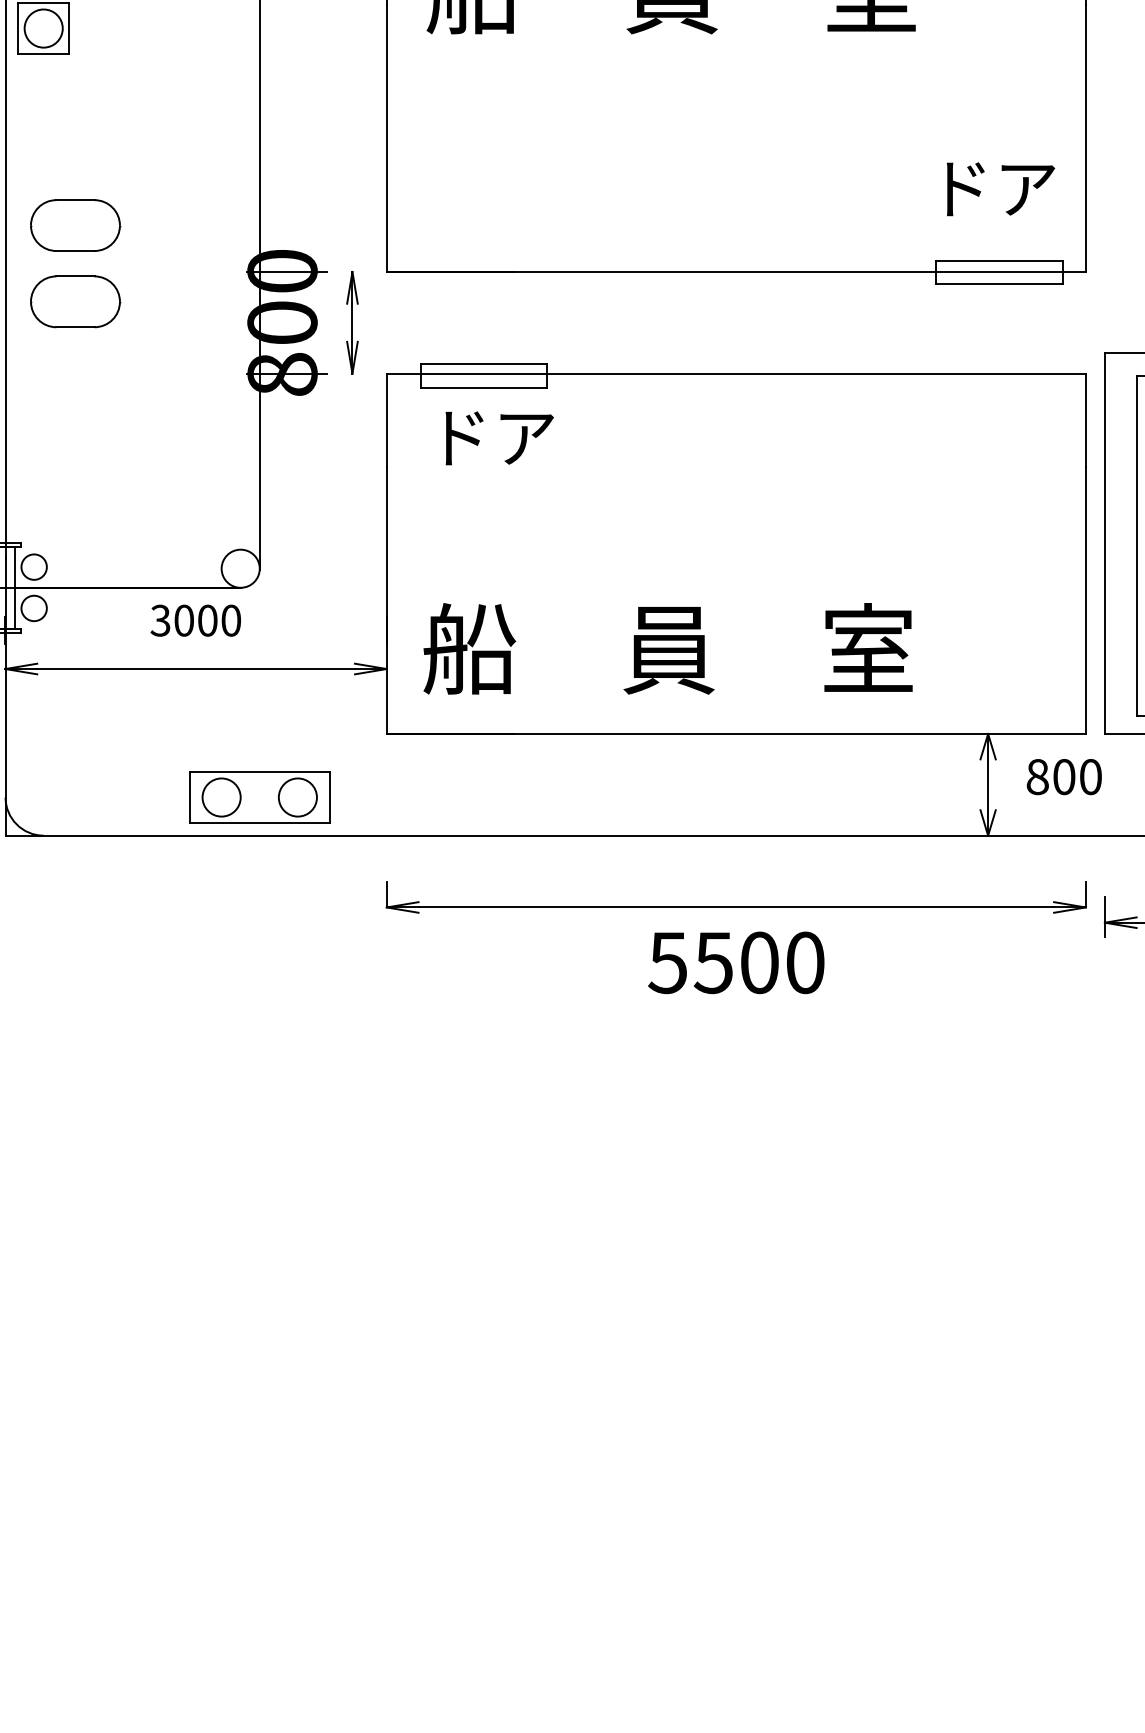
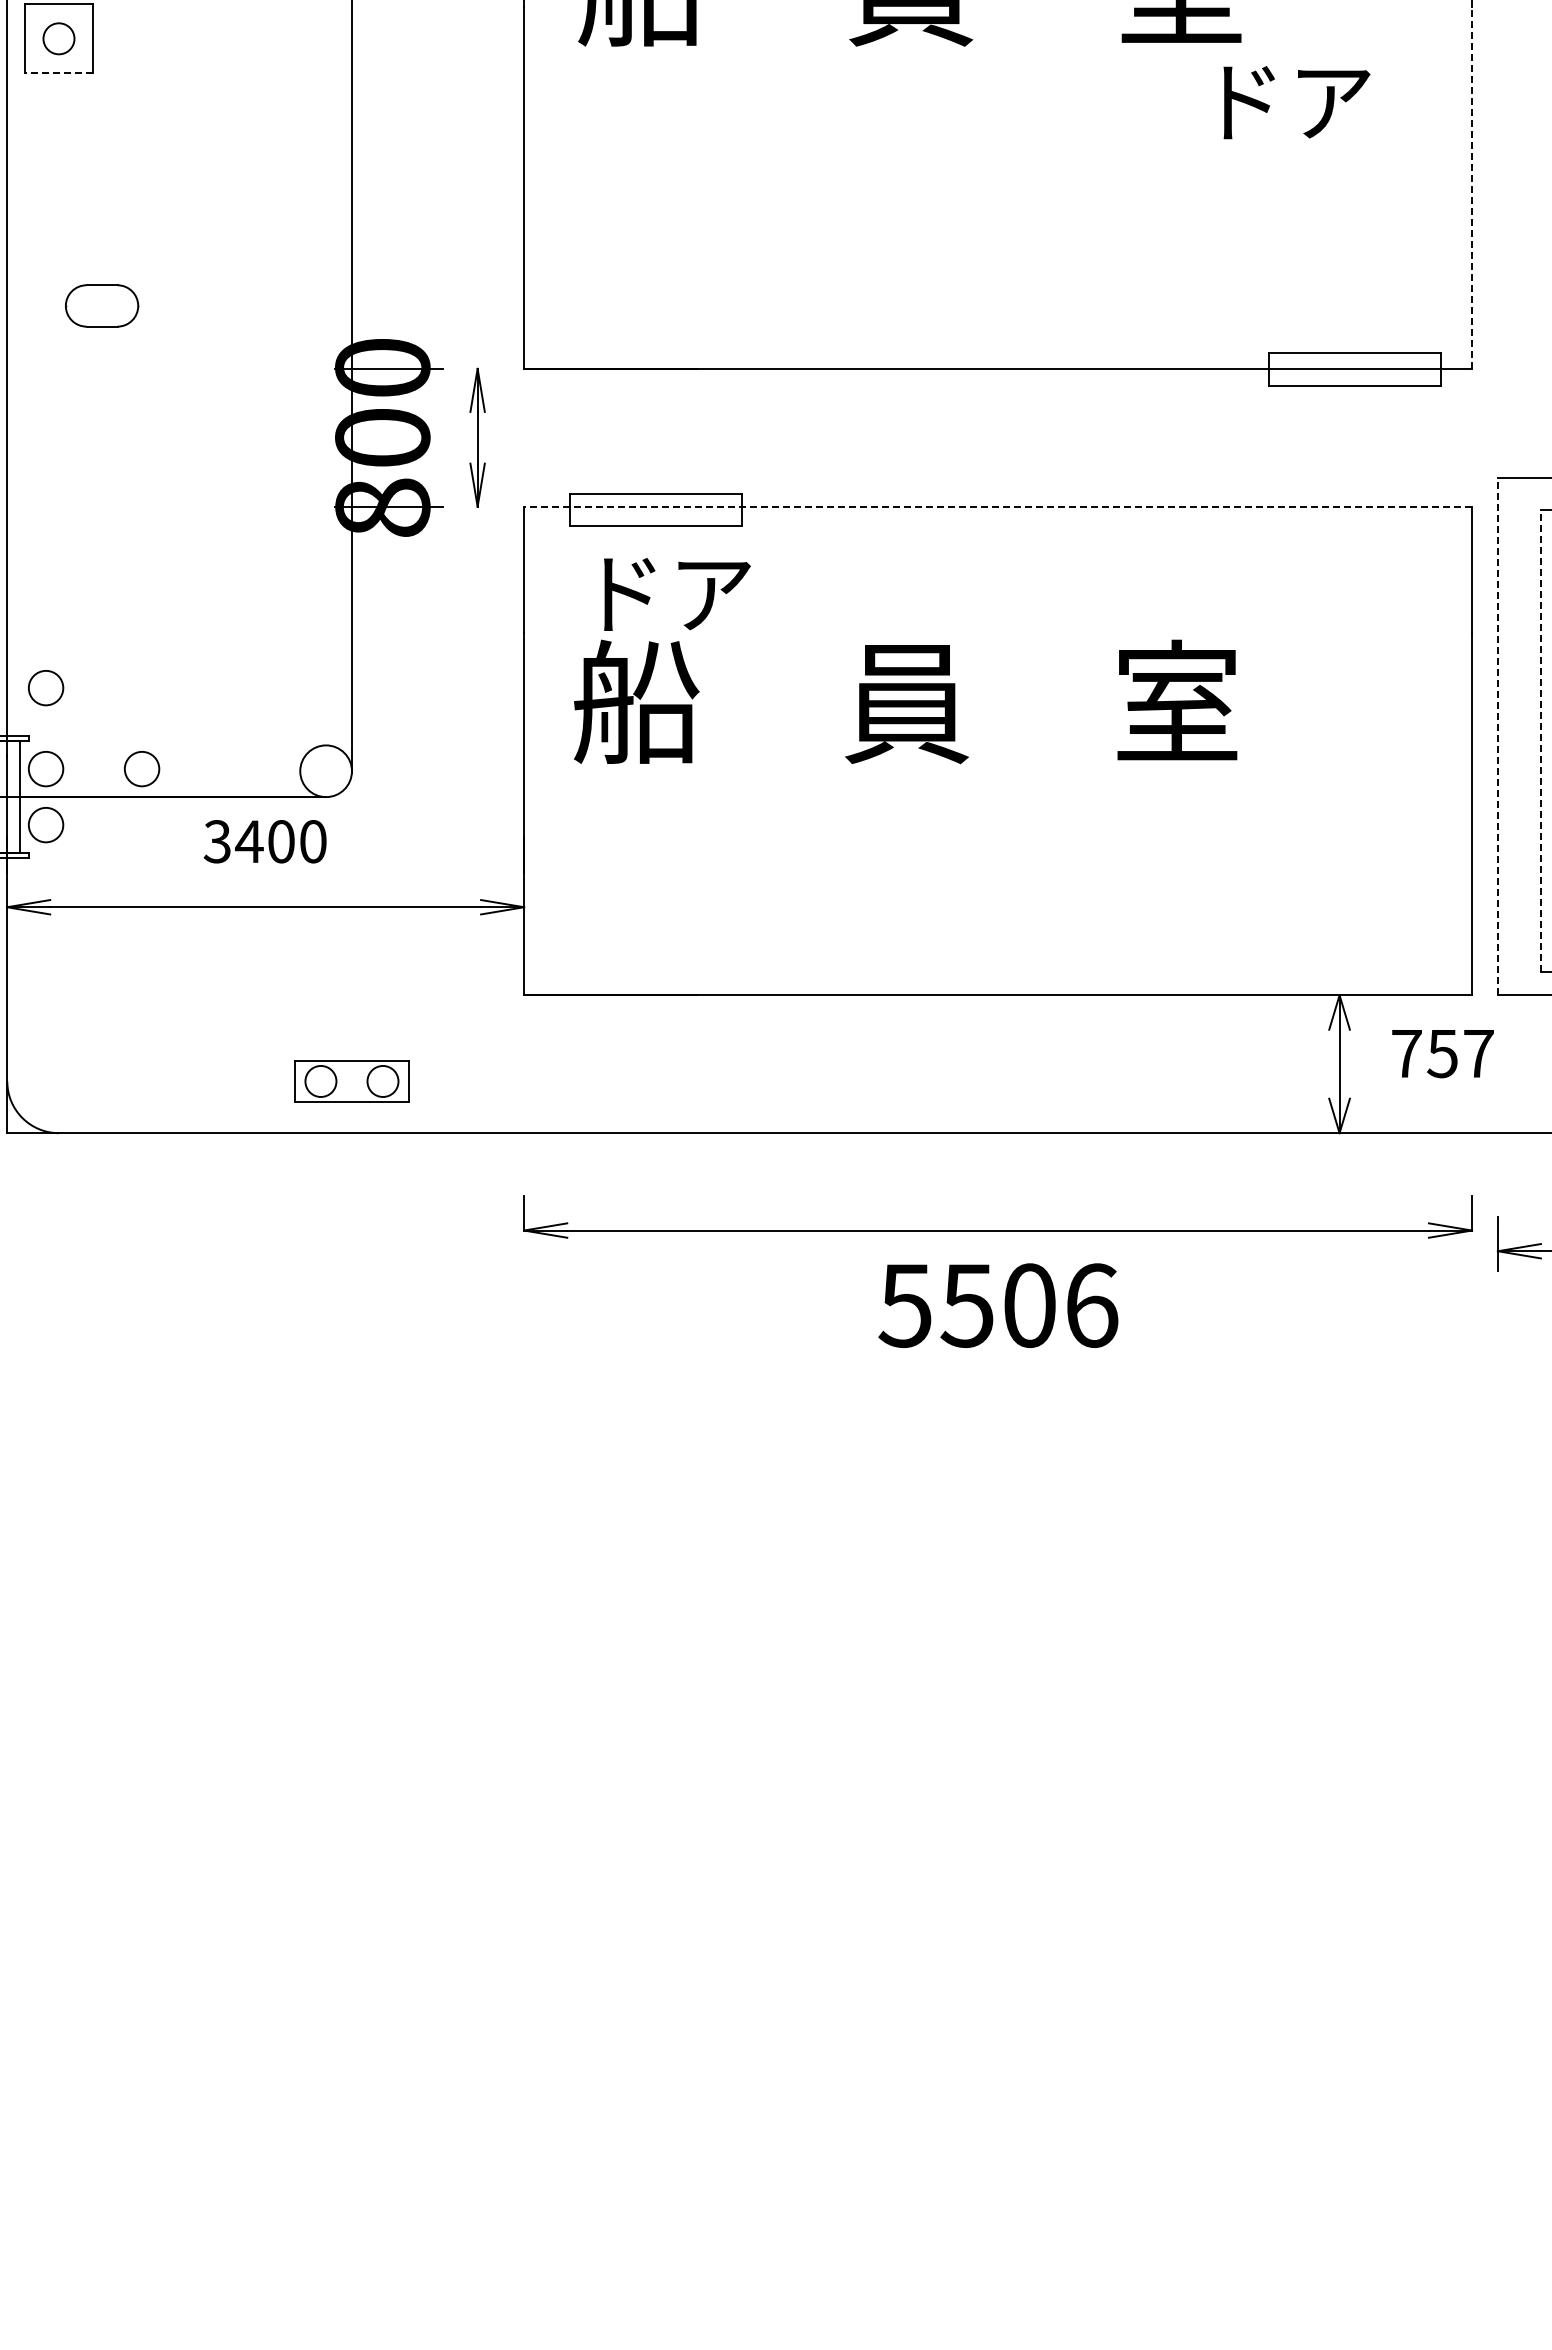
circle: (43, 28) -> (58, 38), size x0.6
line: (43, 54) -> (58, 73), solid -> dashed
line: (1086, 138) -> (1472, 187), solid -> dashed
text: (1000, 189) -> (1296, 102), moved
part: (75, 225) -> (101, 305), size x0.6
part: (75, 301) -> (101, 409), removed
line: (736, 373) -> (998, 506), solid -> dashed
circle: (34, 507) -> (46, 688), added
line: (1105, 543) -> (1498, 736), solid -> dashed
line: (1137, 546) -> (1541, 740), solid -> dashed
circle: (105, 567) -> (142, 769), added
text: (184, 620) -> (249, 841), 3000 -> 3400
text: (668, 648) -> (905, 701), moved
text: (1064, 776) -> (1442, 1053), 800 -> 757
part: (259, 797) -> (351, 1081), size x0.6
text: (805, 962) -> (1092, 1305), 5500 -> 5506

